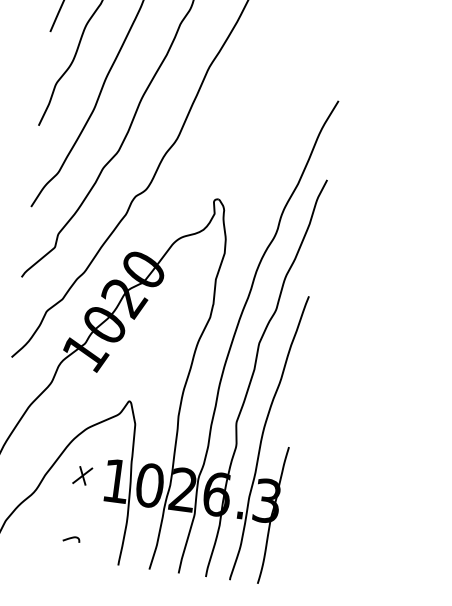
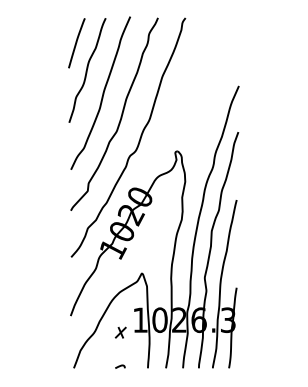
part: (82, 475) -> (120, 332), moved
curve: (72, 538) -> (120, 366), moved

